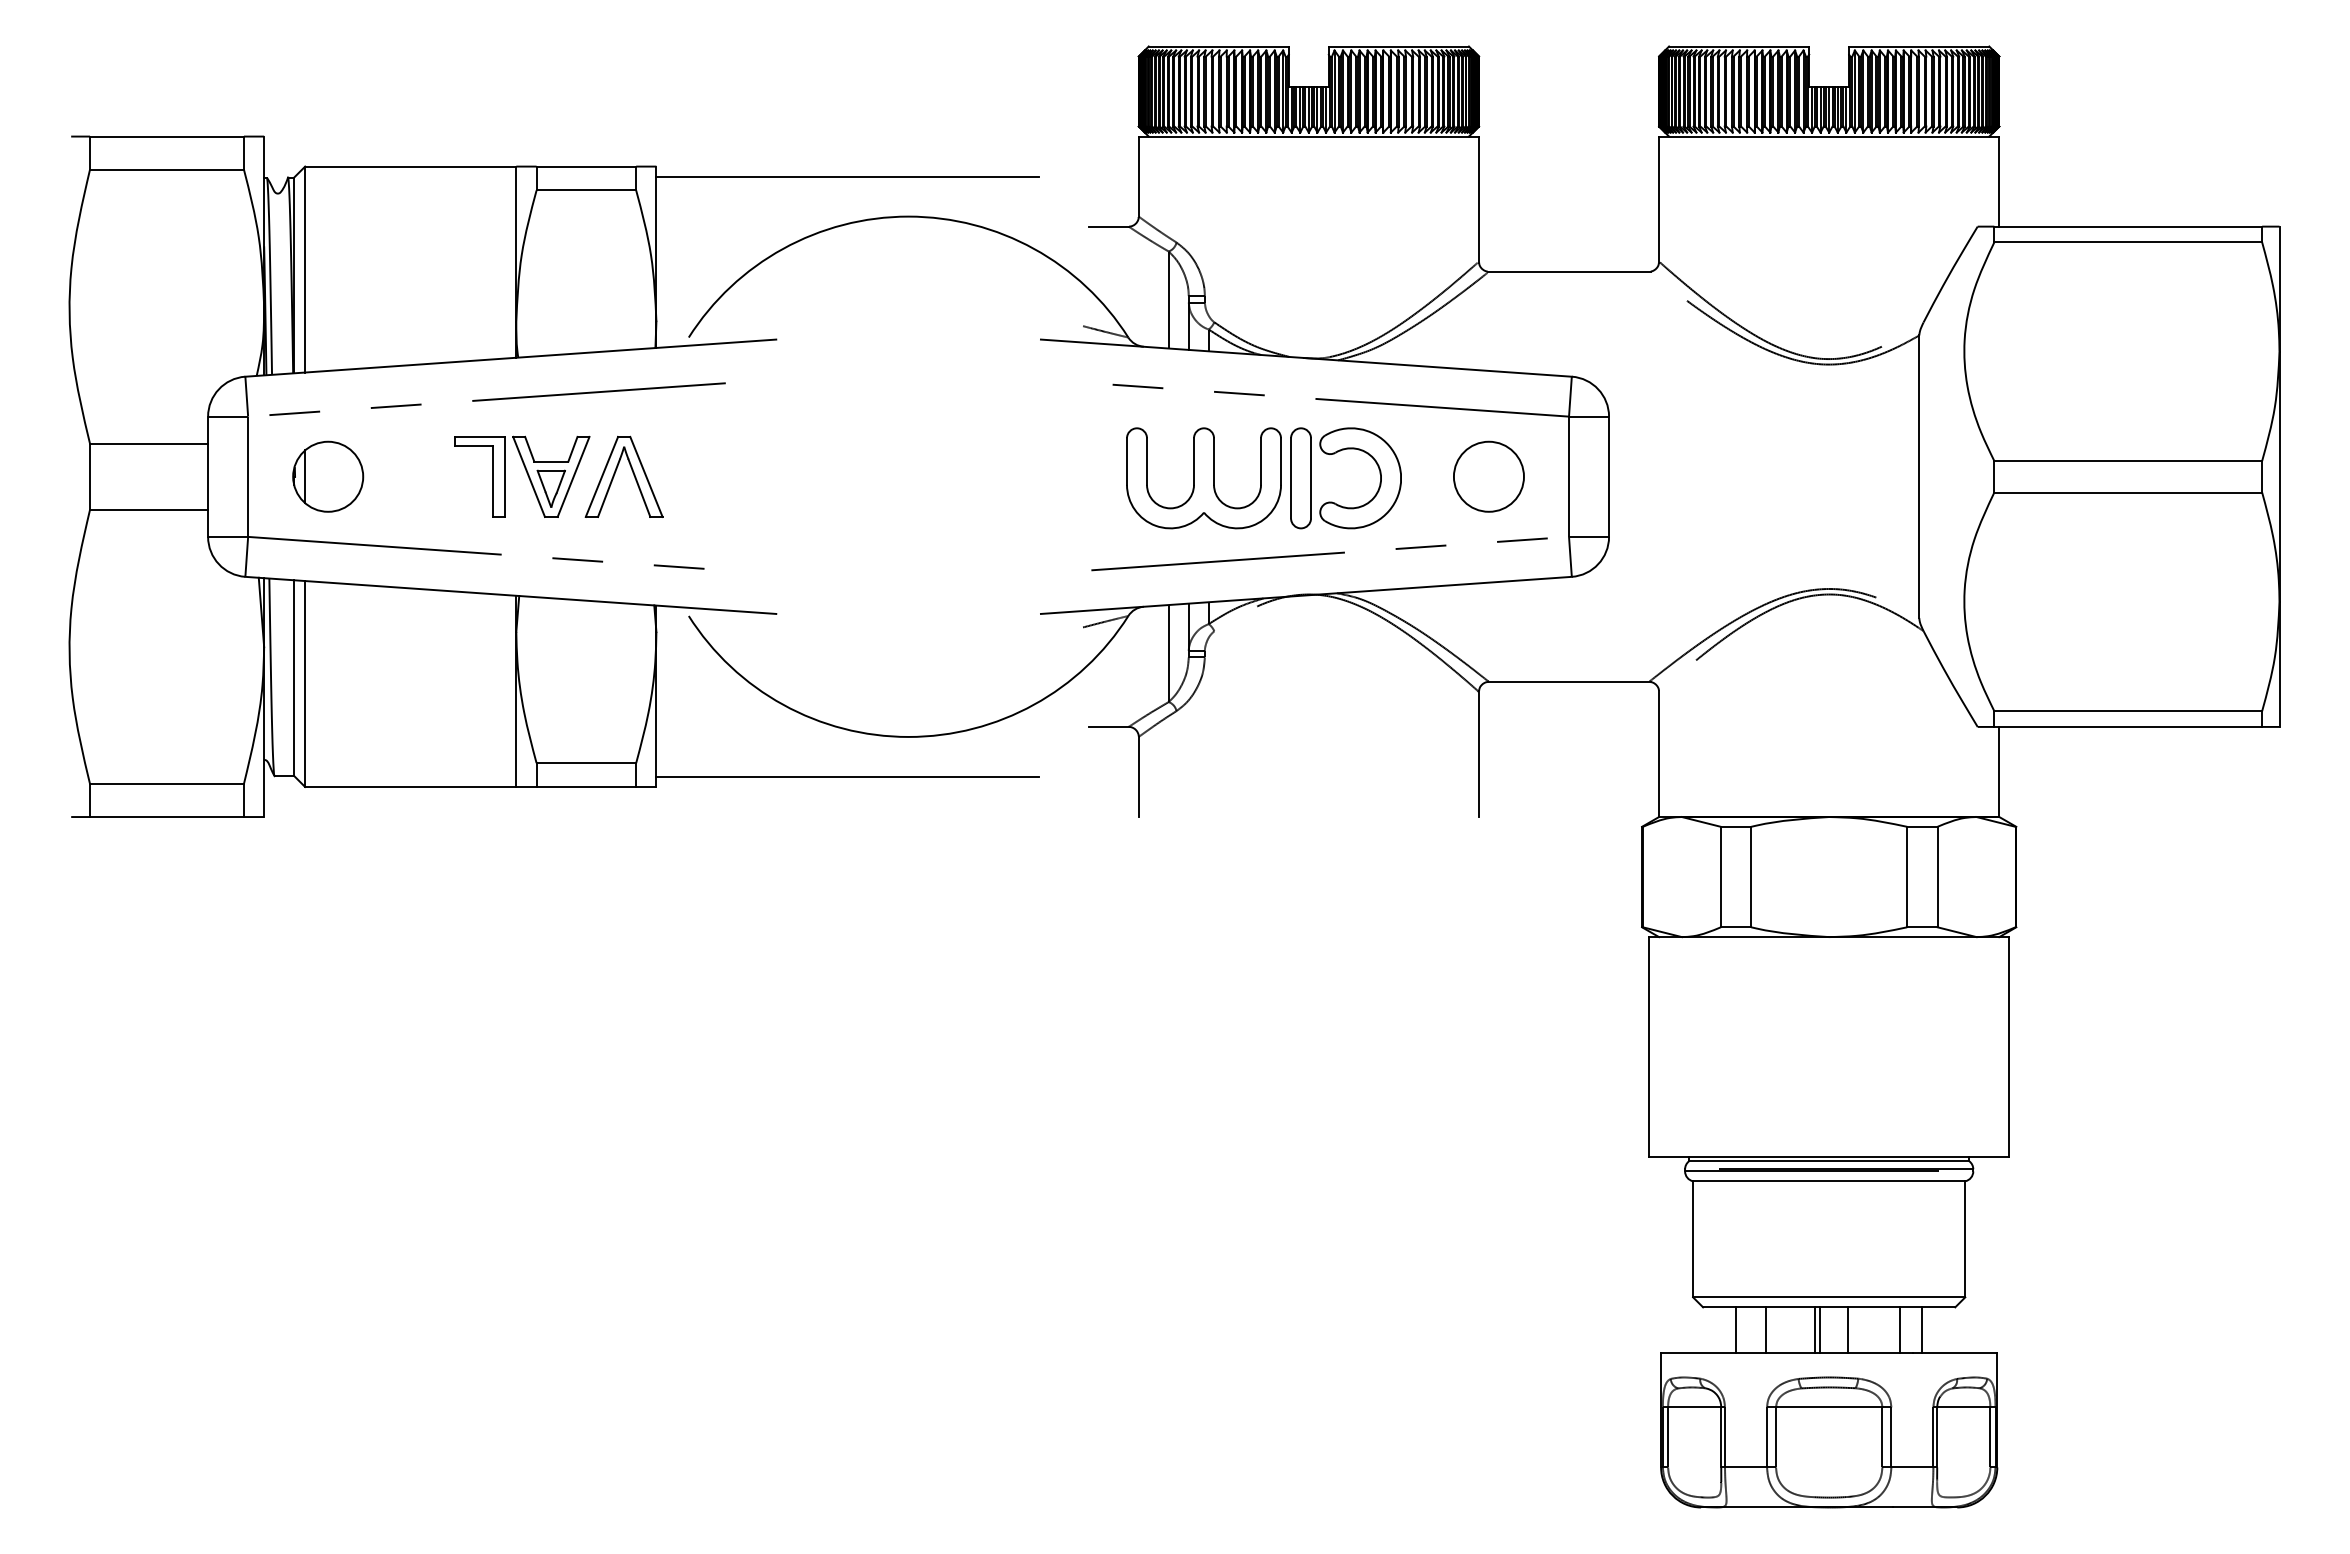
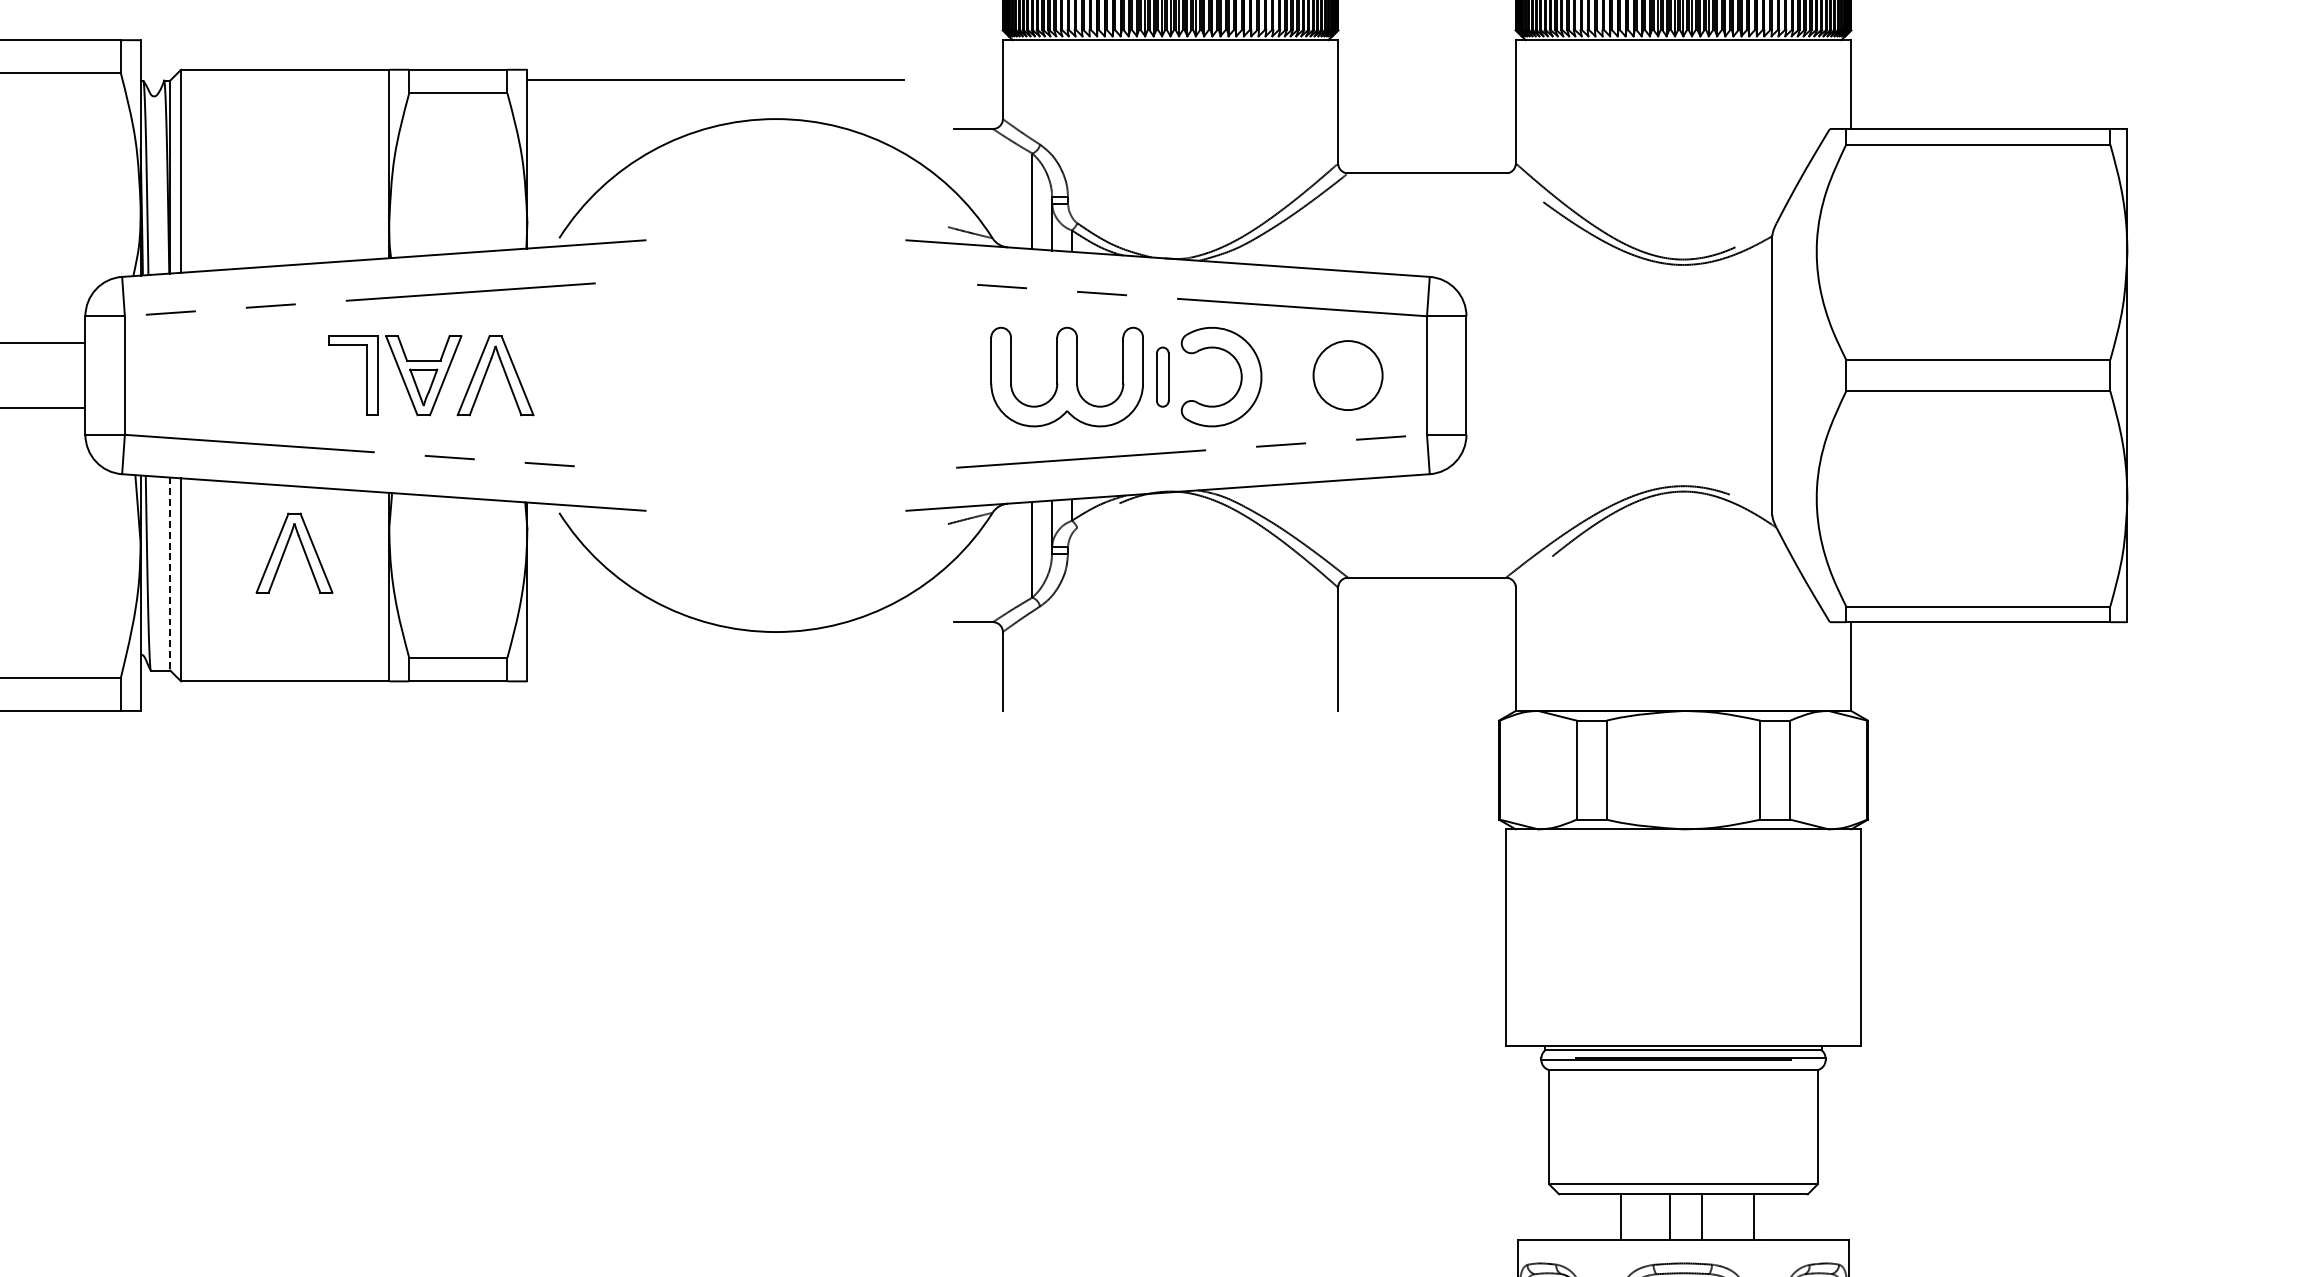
part: (328, 476) -> (204, 375), removed
part: (1300, 478) -> (1162, 377), size x0.6
part: (411, 654) -> (285, 550), added
line: (294, 678) -> (170, 574), solid -> dashed
line: (847, 777) -> (715, 672), removed
line: (1736, 1330) -> (1592, 1217), removed
line: (1819, 1330) -> (1673, 1217), removed
line: (1922, 1330) -> (1775, 1217), removed

